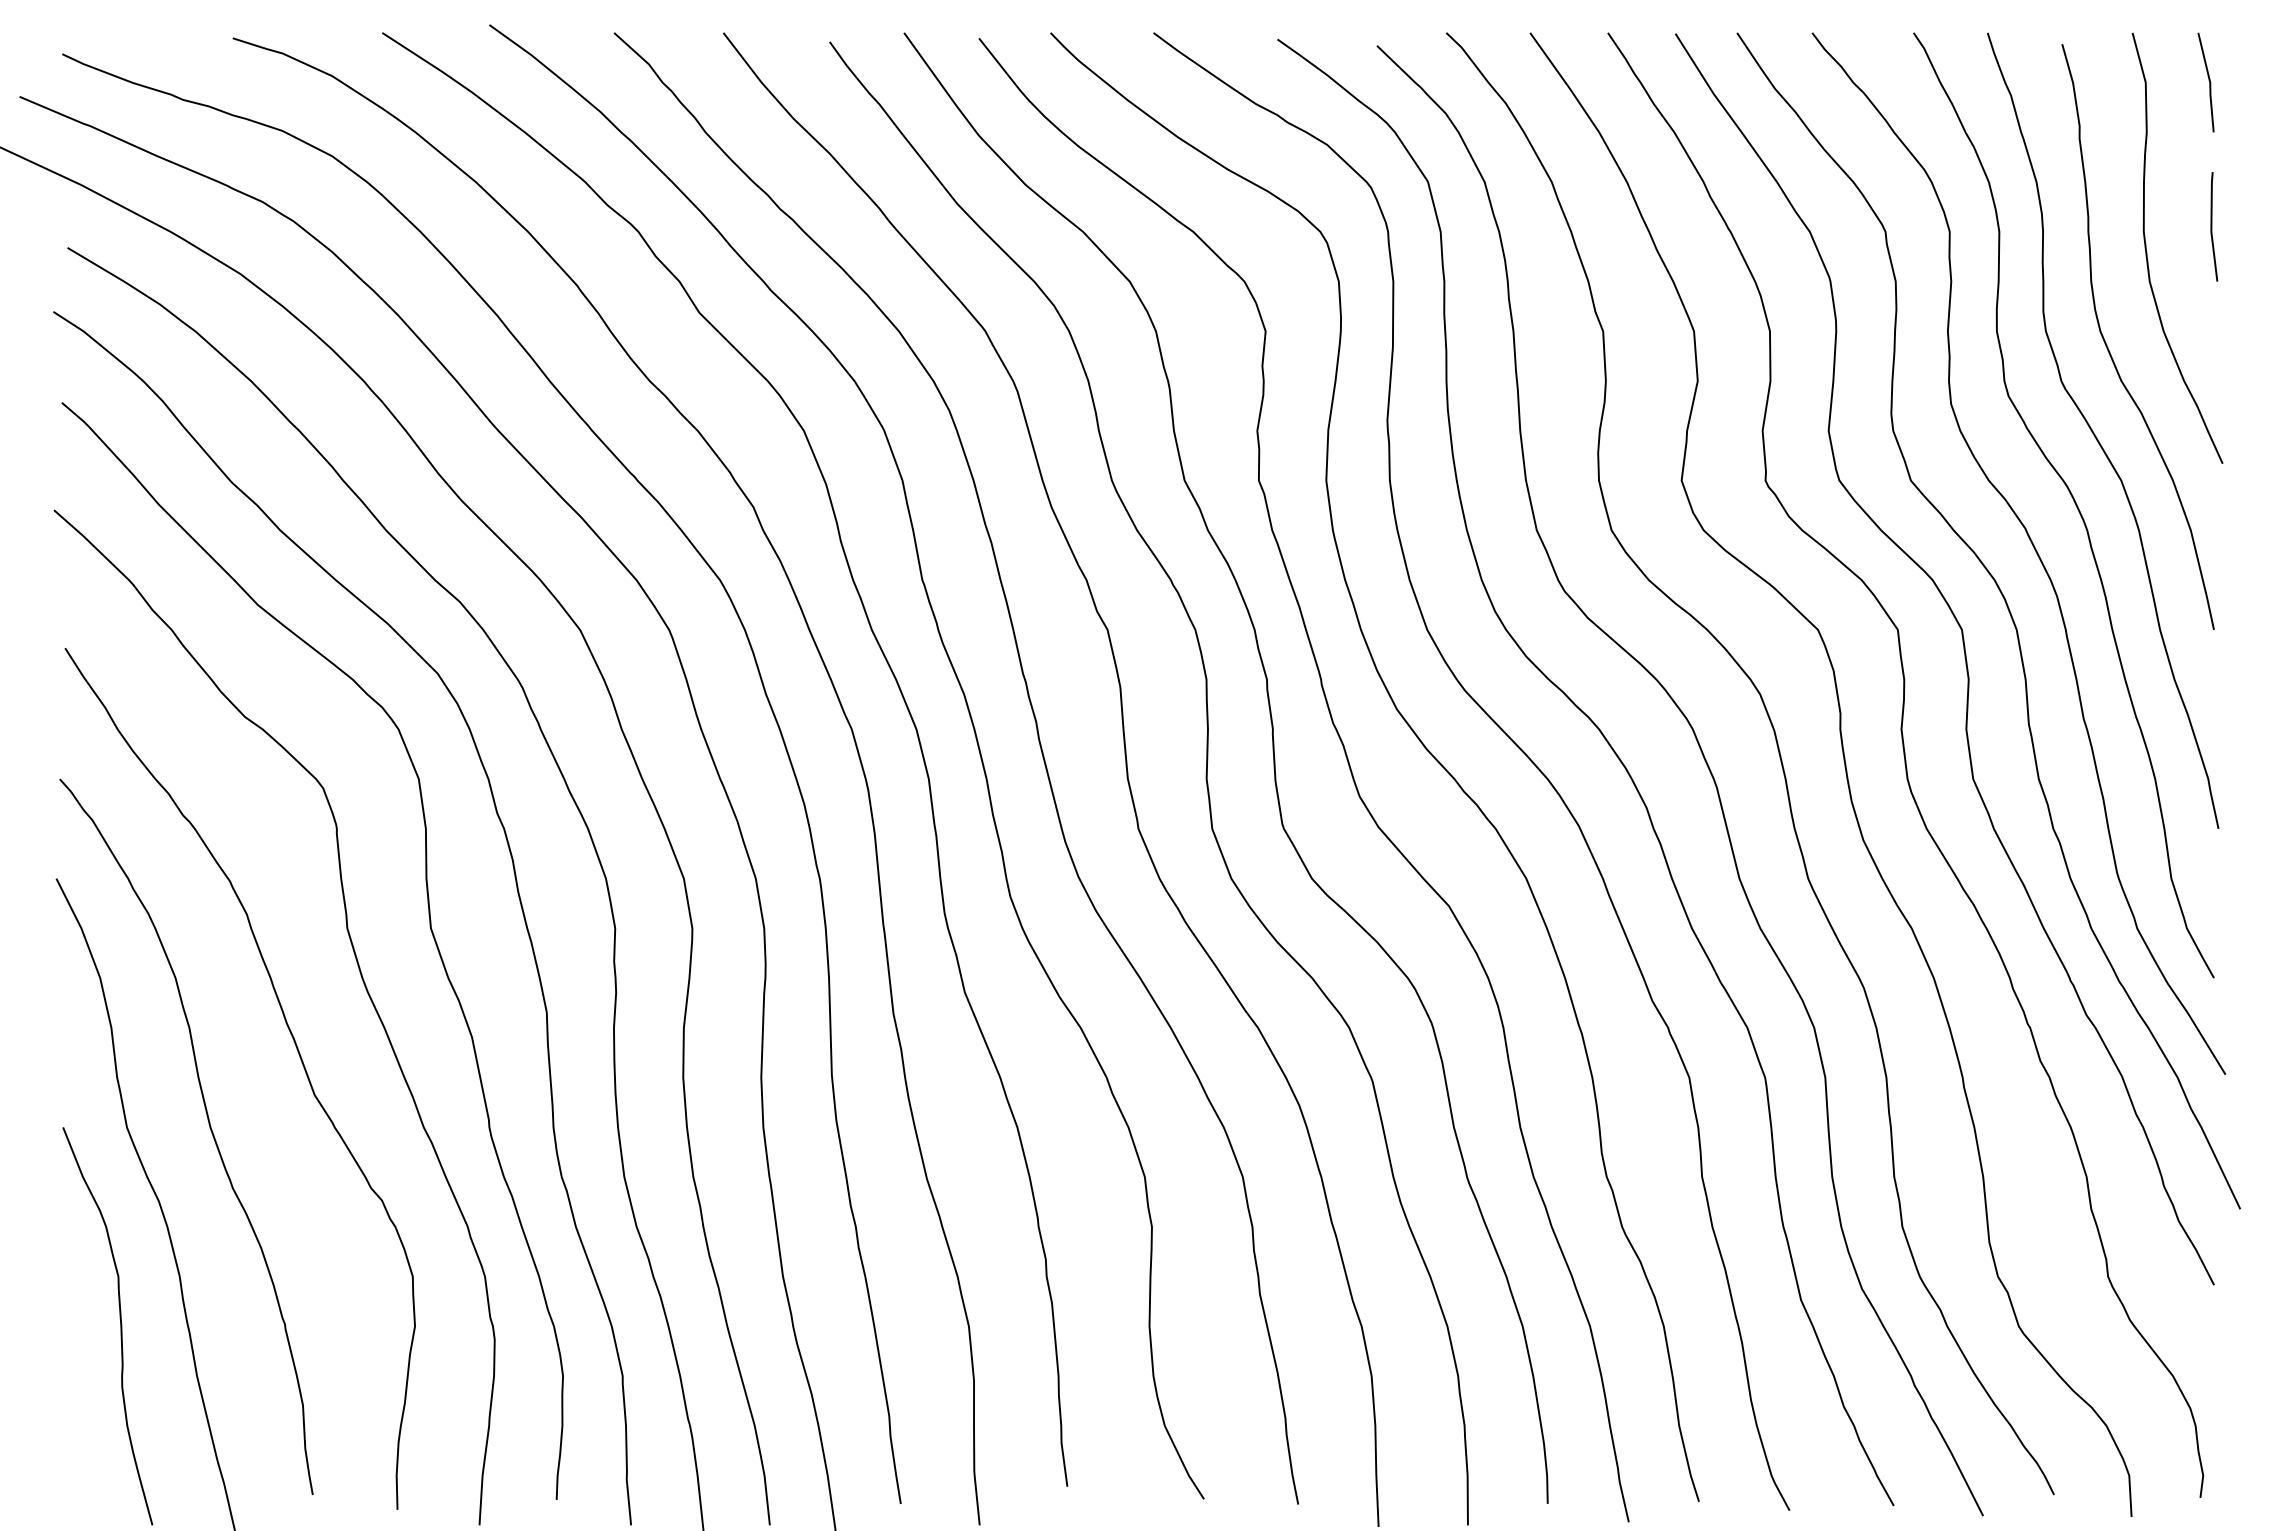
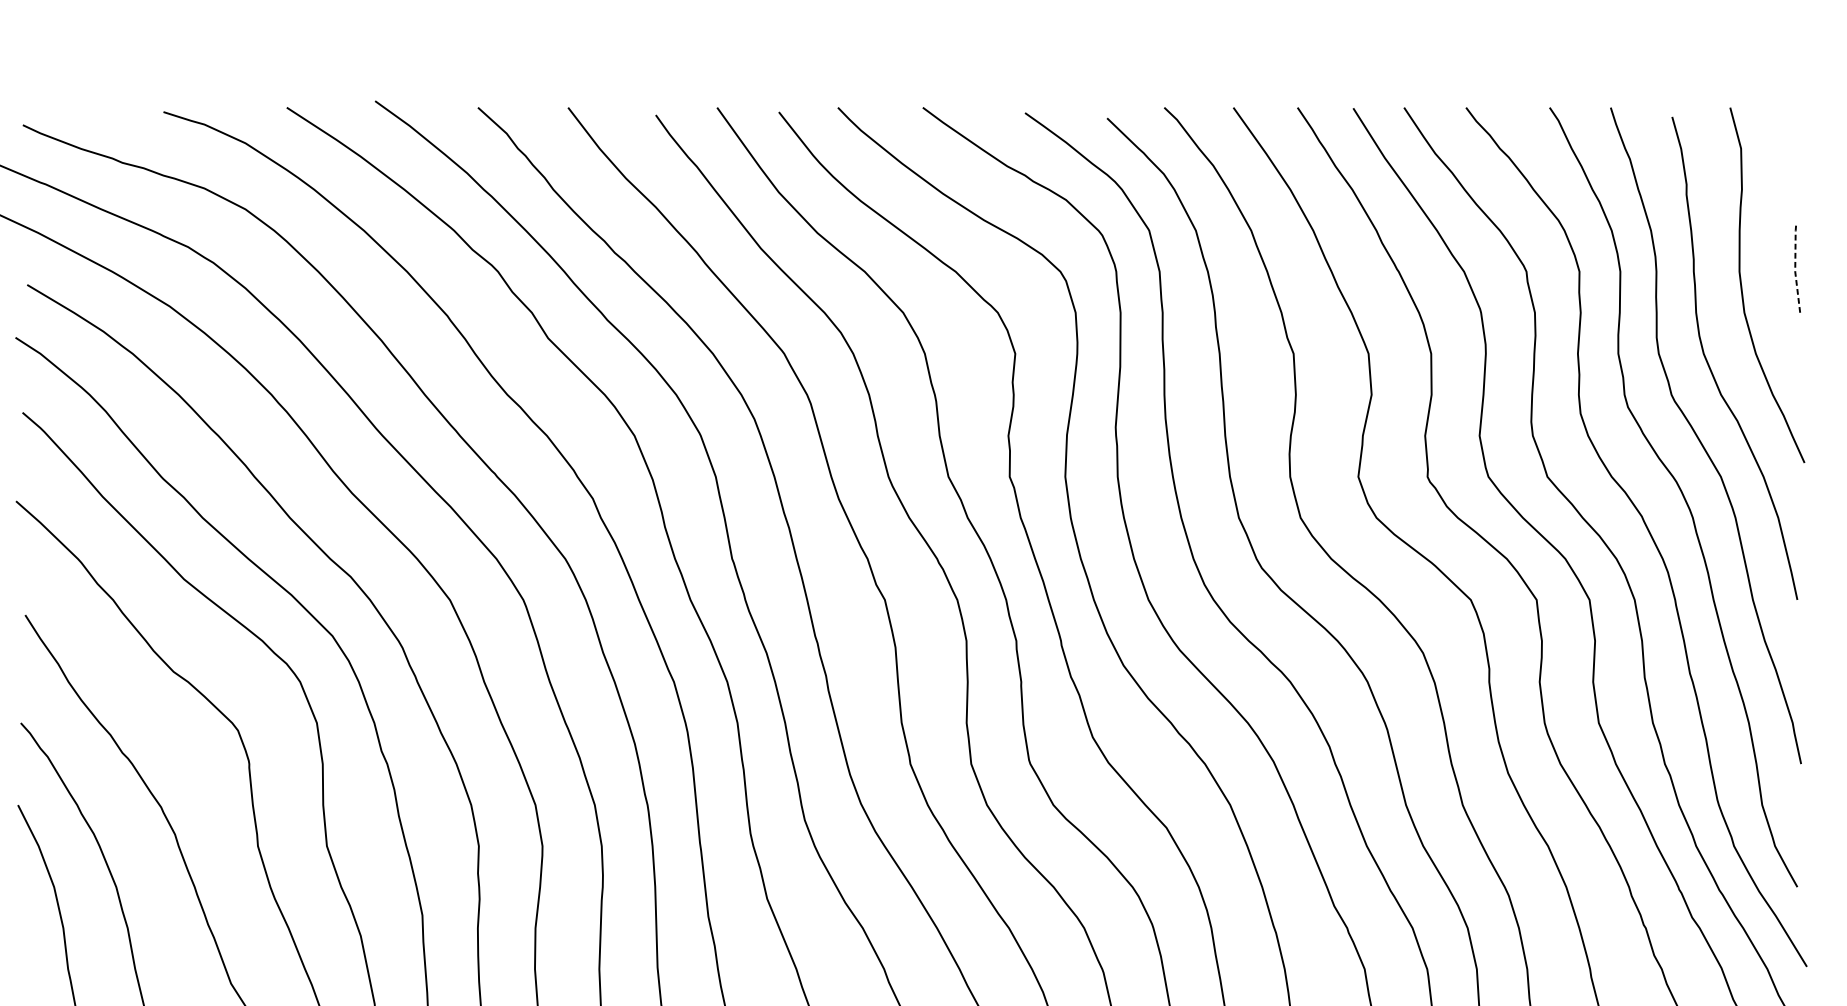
line: (2208, 80) -> (1792, 146), removed
line: (2211, 226) -> (1795, 267), solid -> dashed

